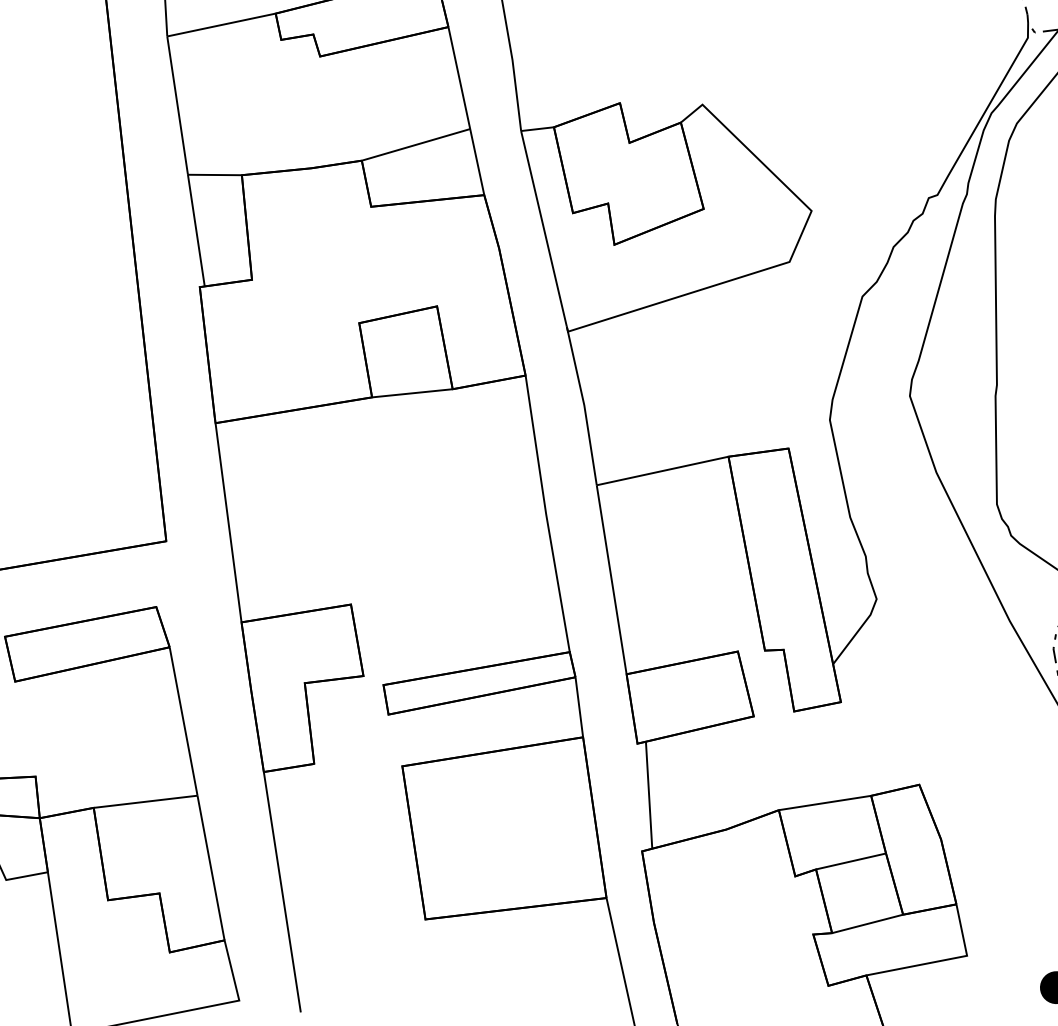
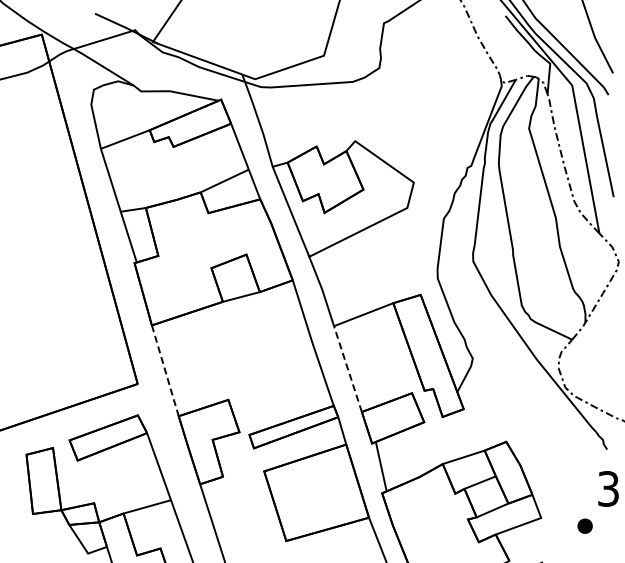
line: (228, 524) -> (165, 371), solid -> dashed
line: (610, 578) -> (347, 368), solid -> dashed

